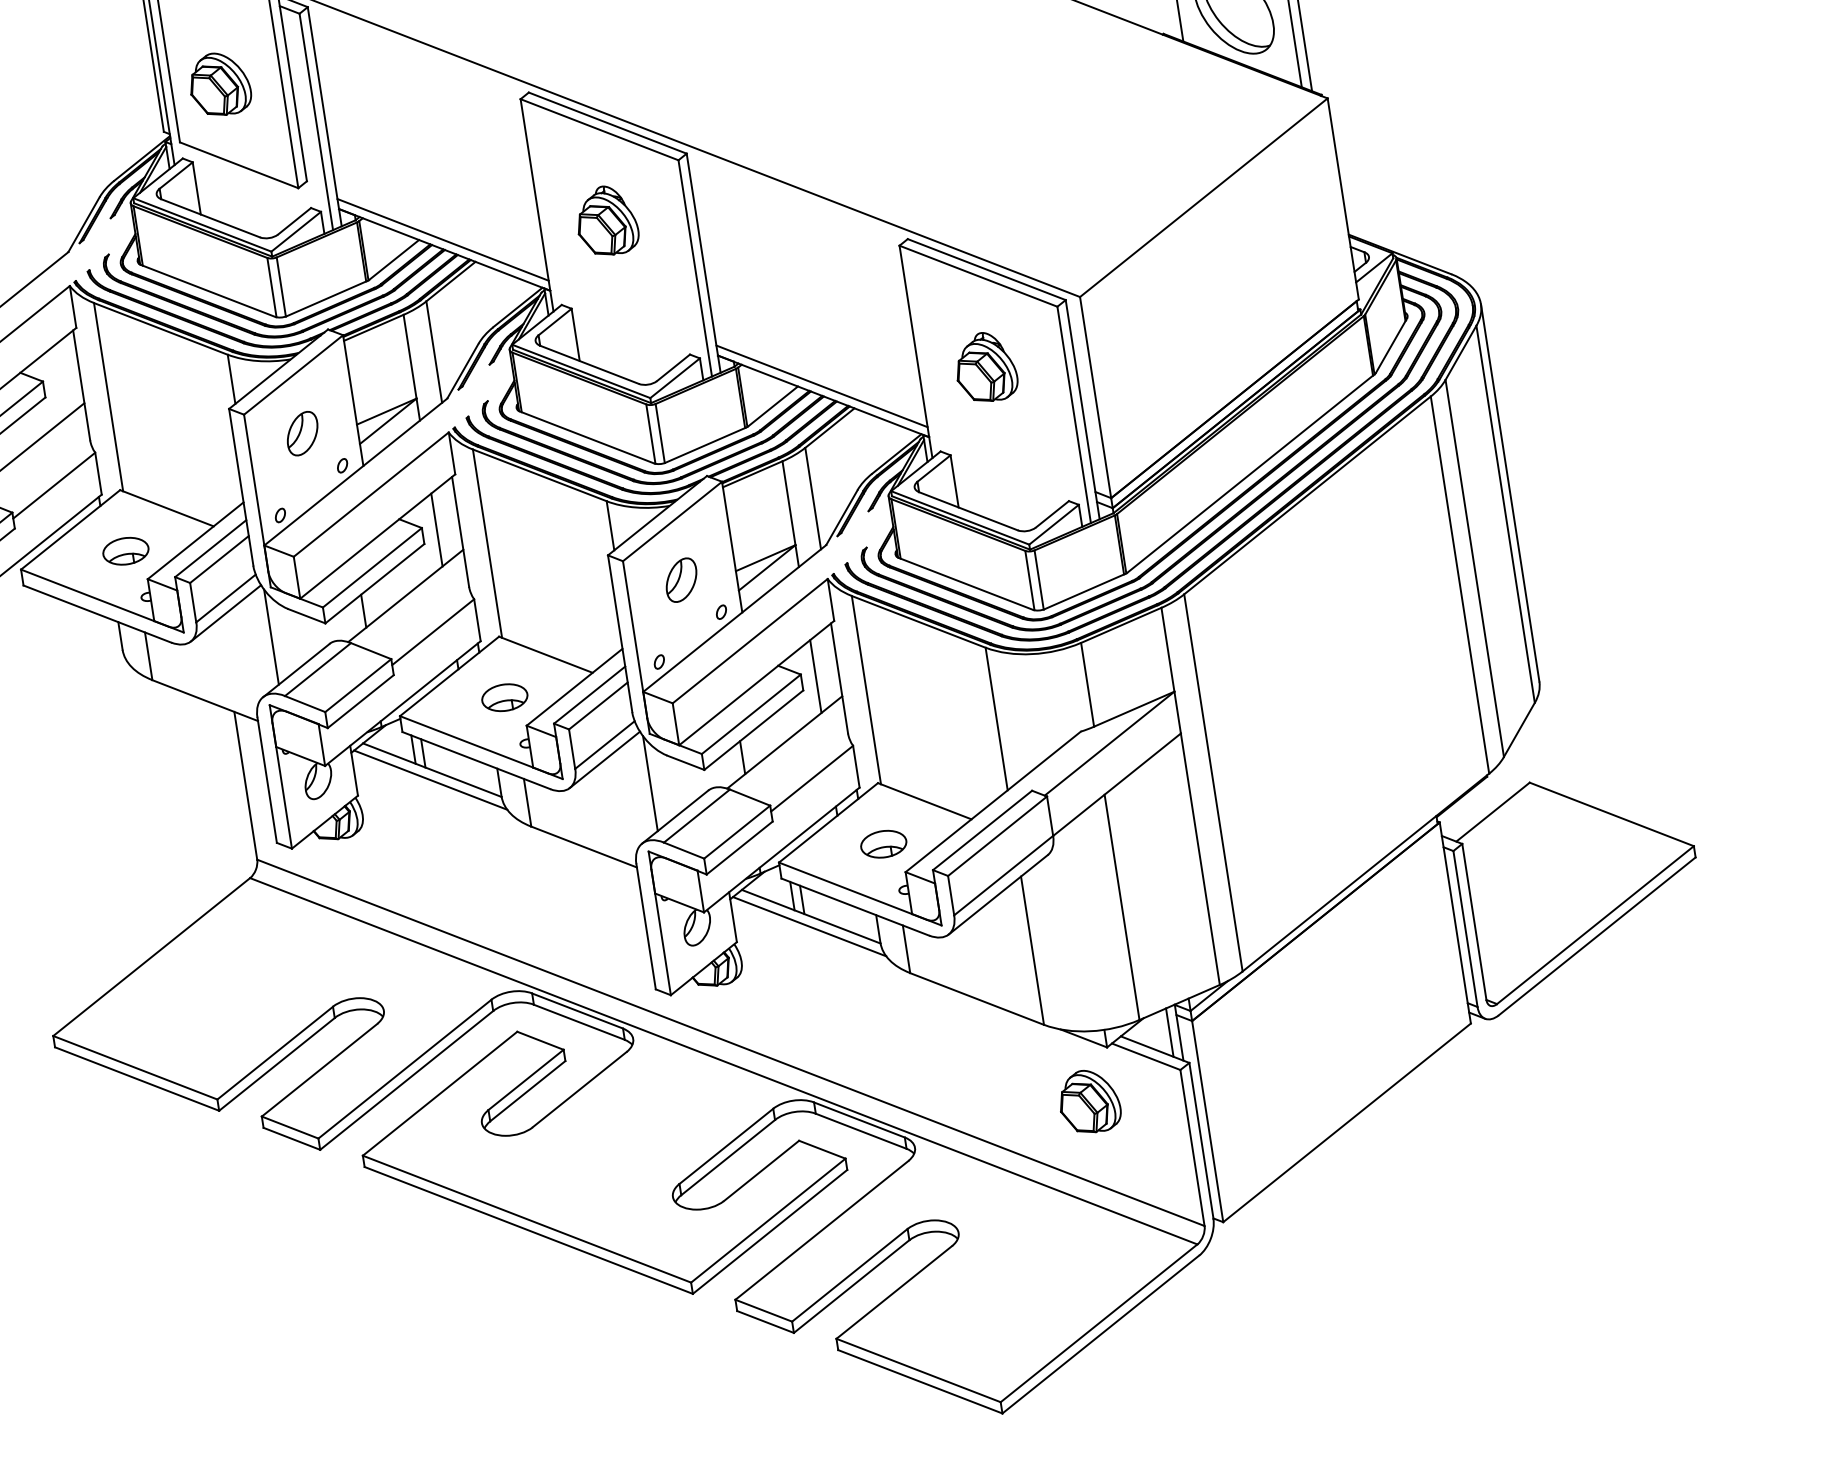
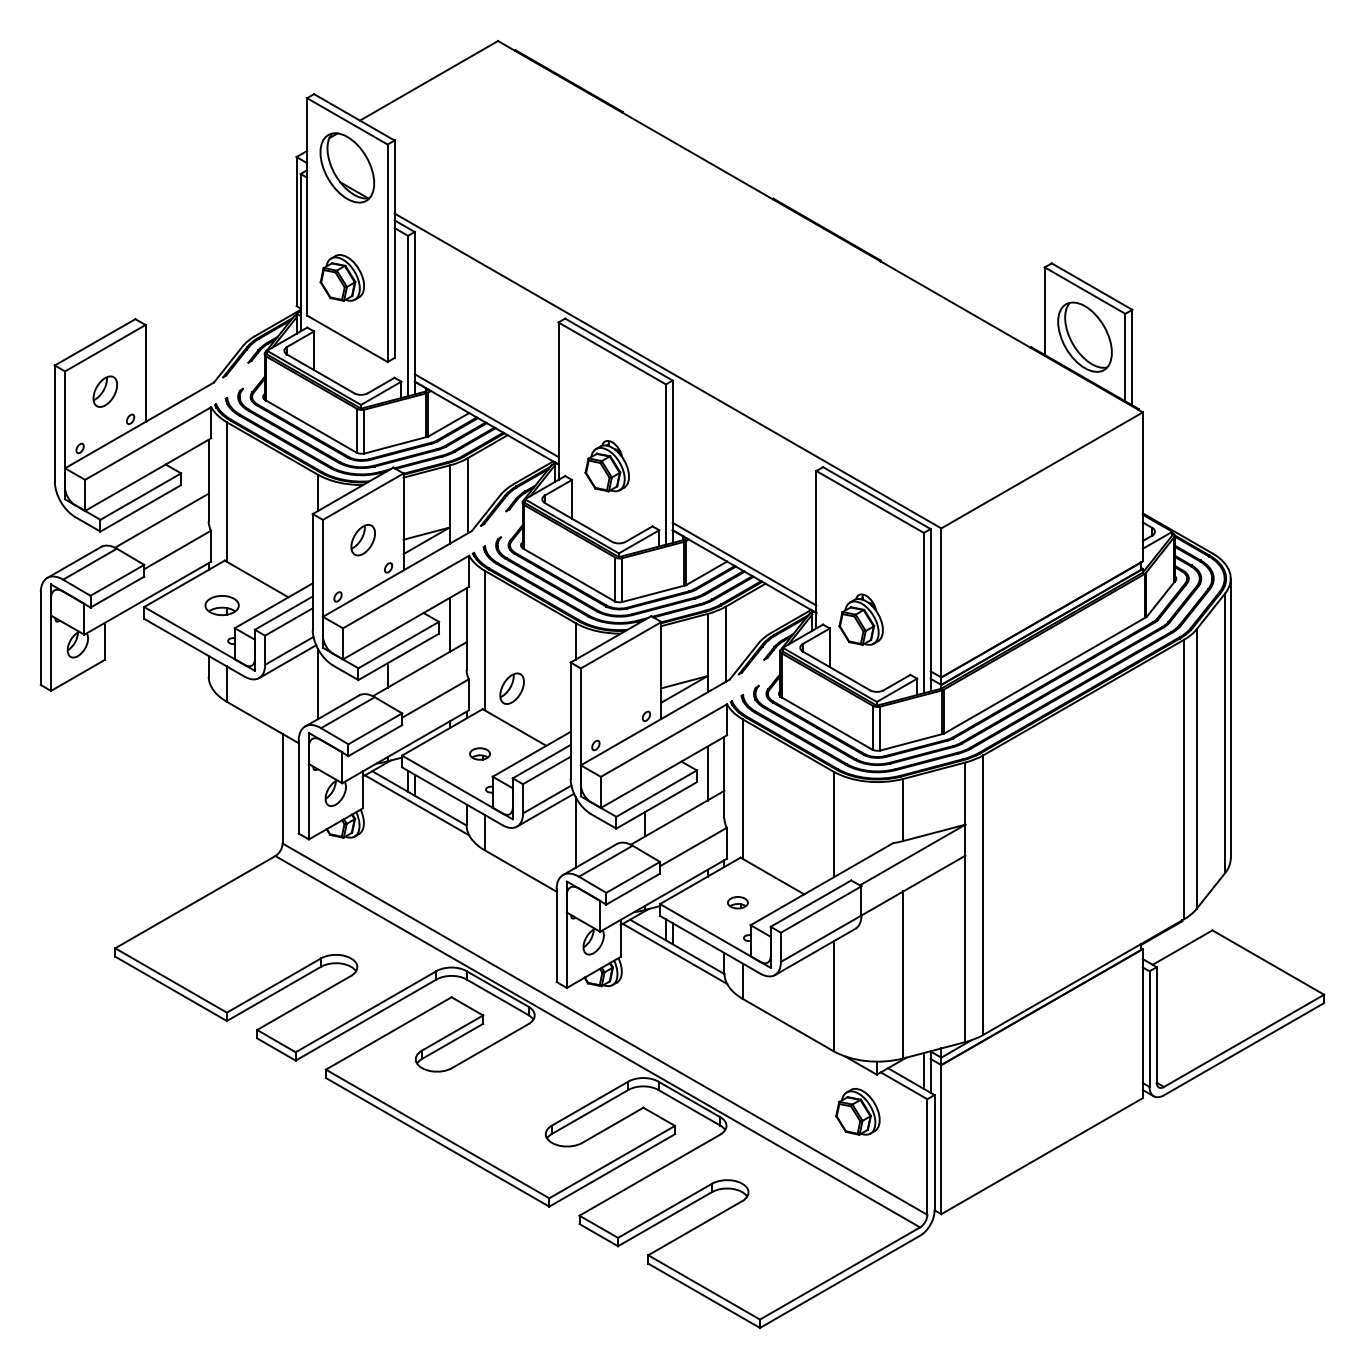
part: (605, 221) -> (606, 466), moved
part: (984, 367) -> (860, 619), moved
part: (680, 580) -> (511, 688), moved
part: (504, 697) -> (479, 753), size x0.6
part: (883, 844) -> (737, 902), size x0.6

